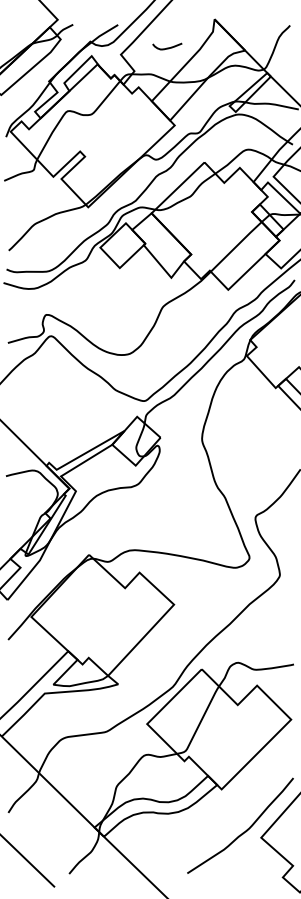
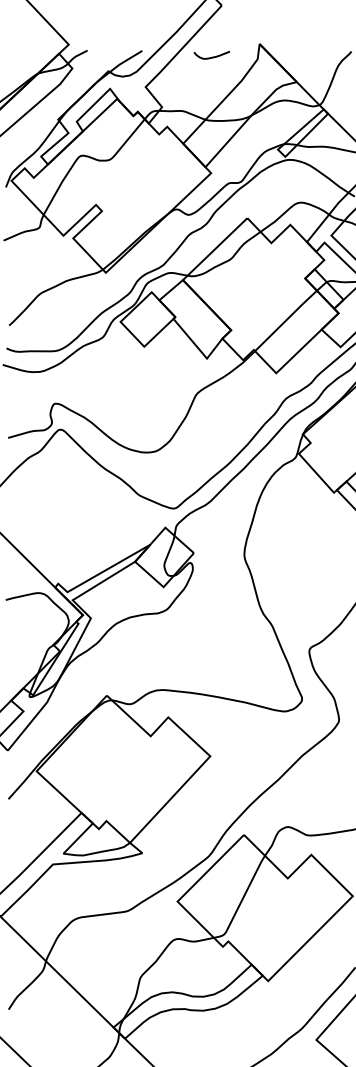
curve: (167, 47) -> (212, 56), moved

